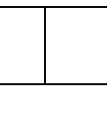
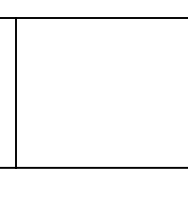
line: (45, 45) -> (16, 92), moved

